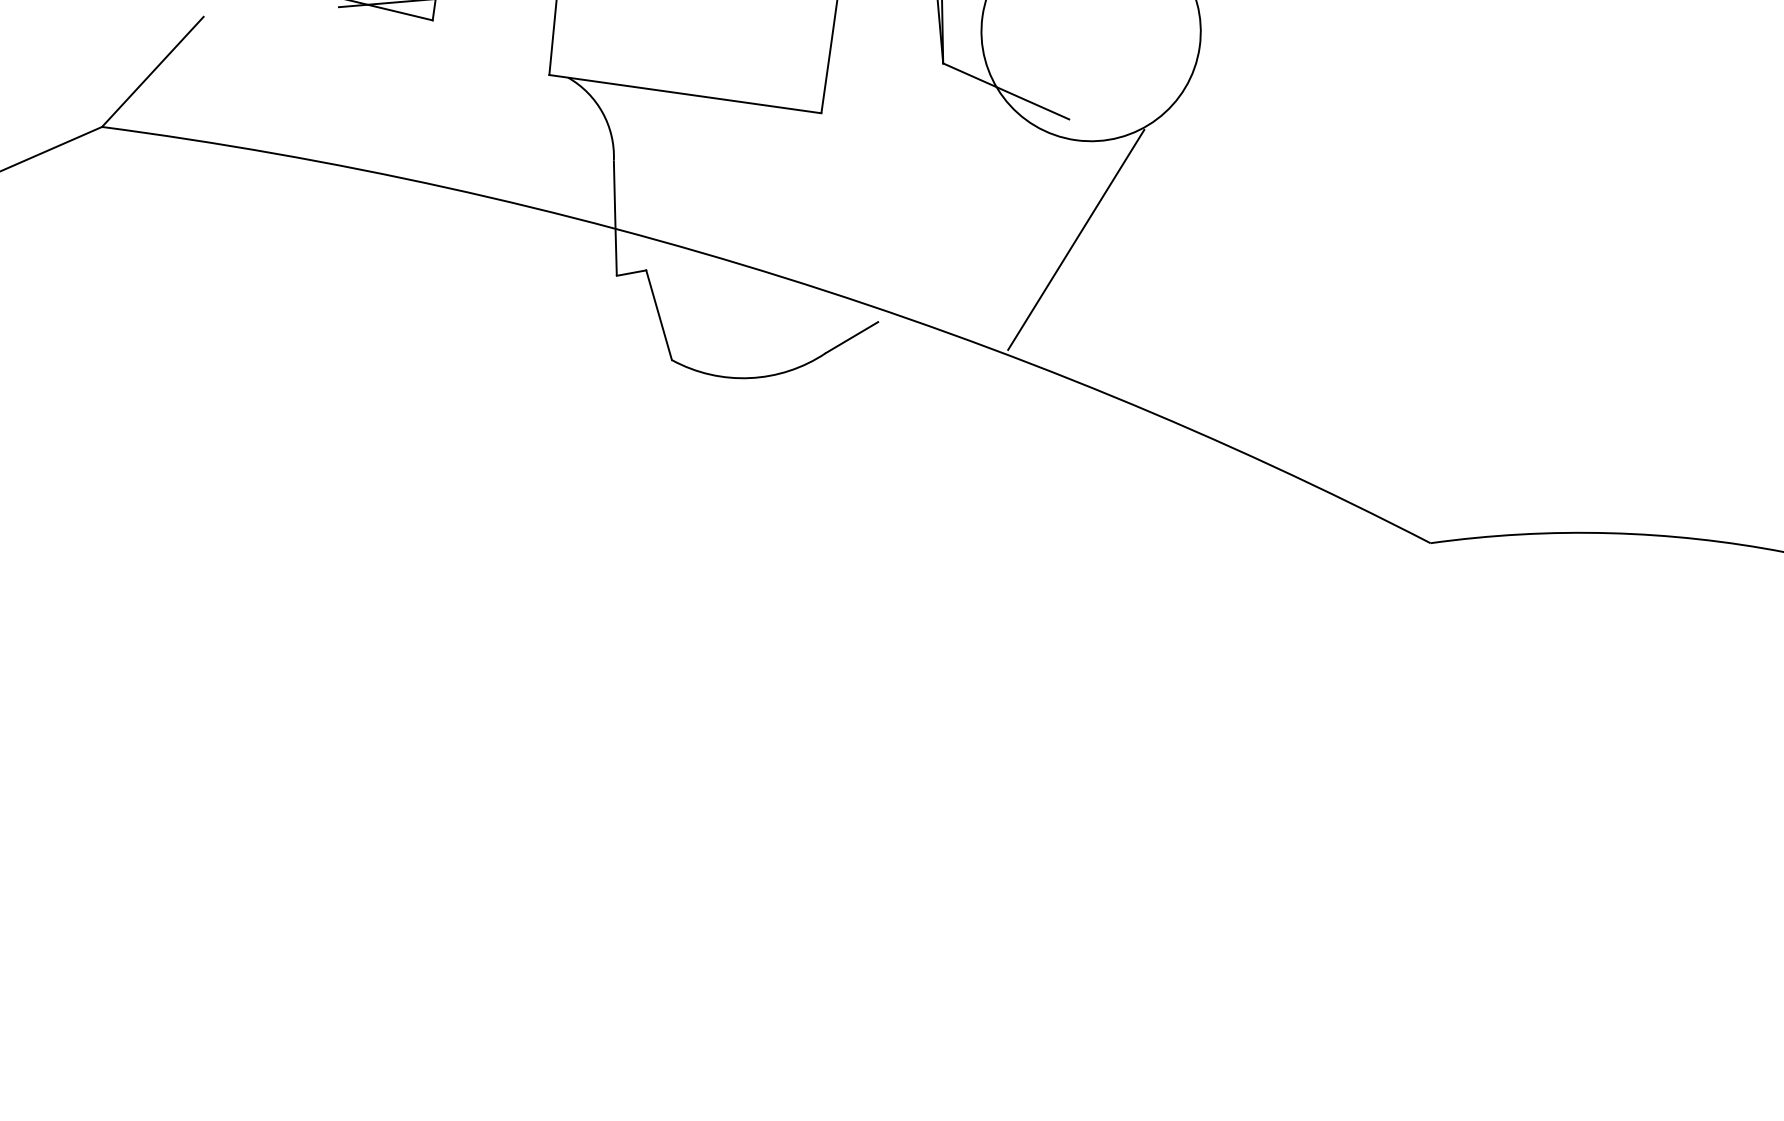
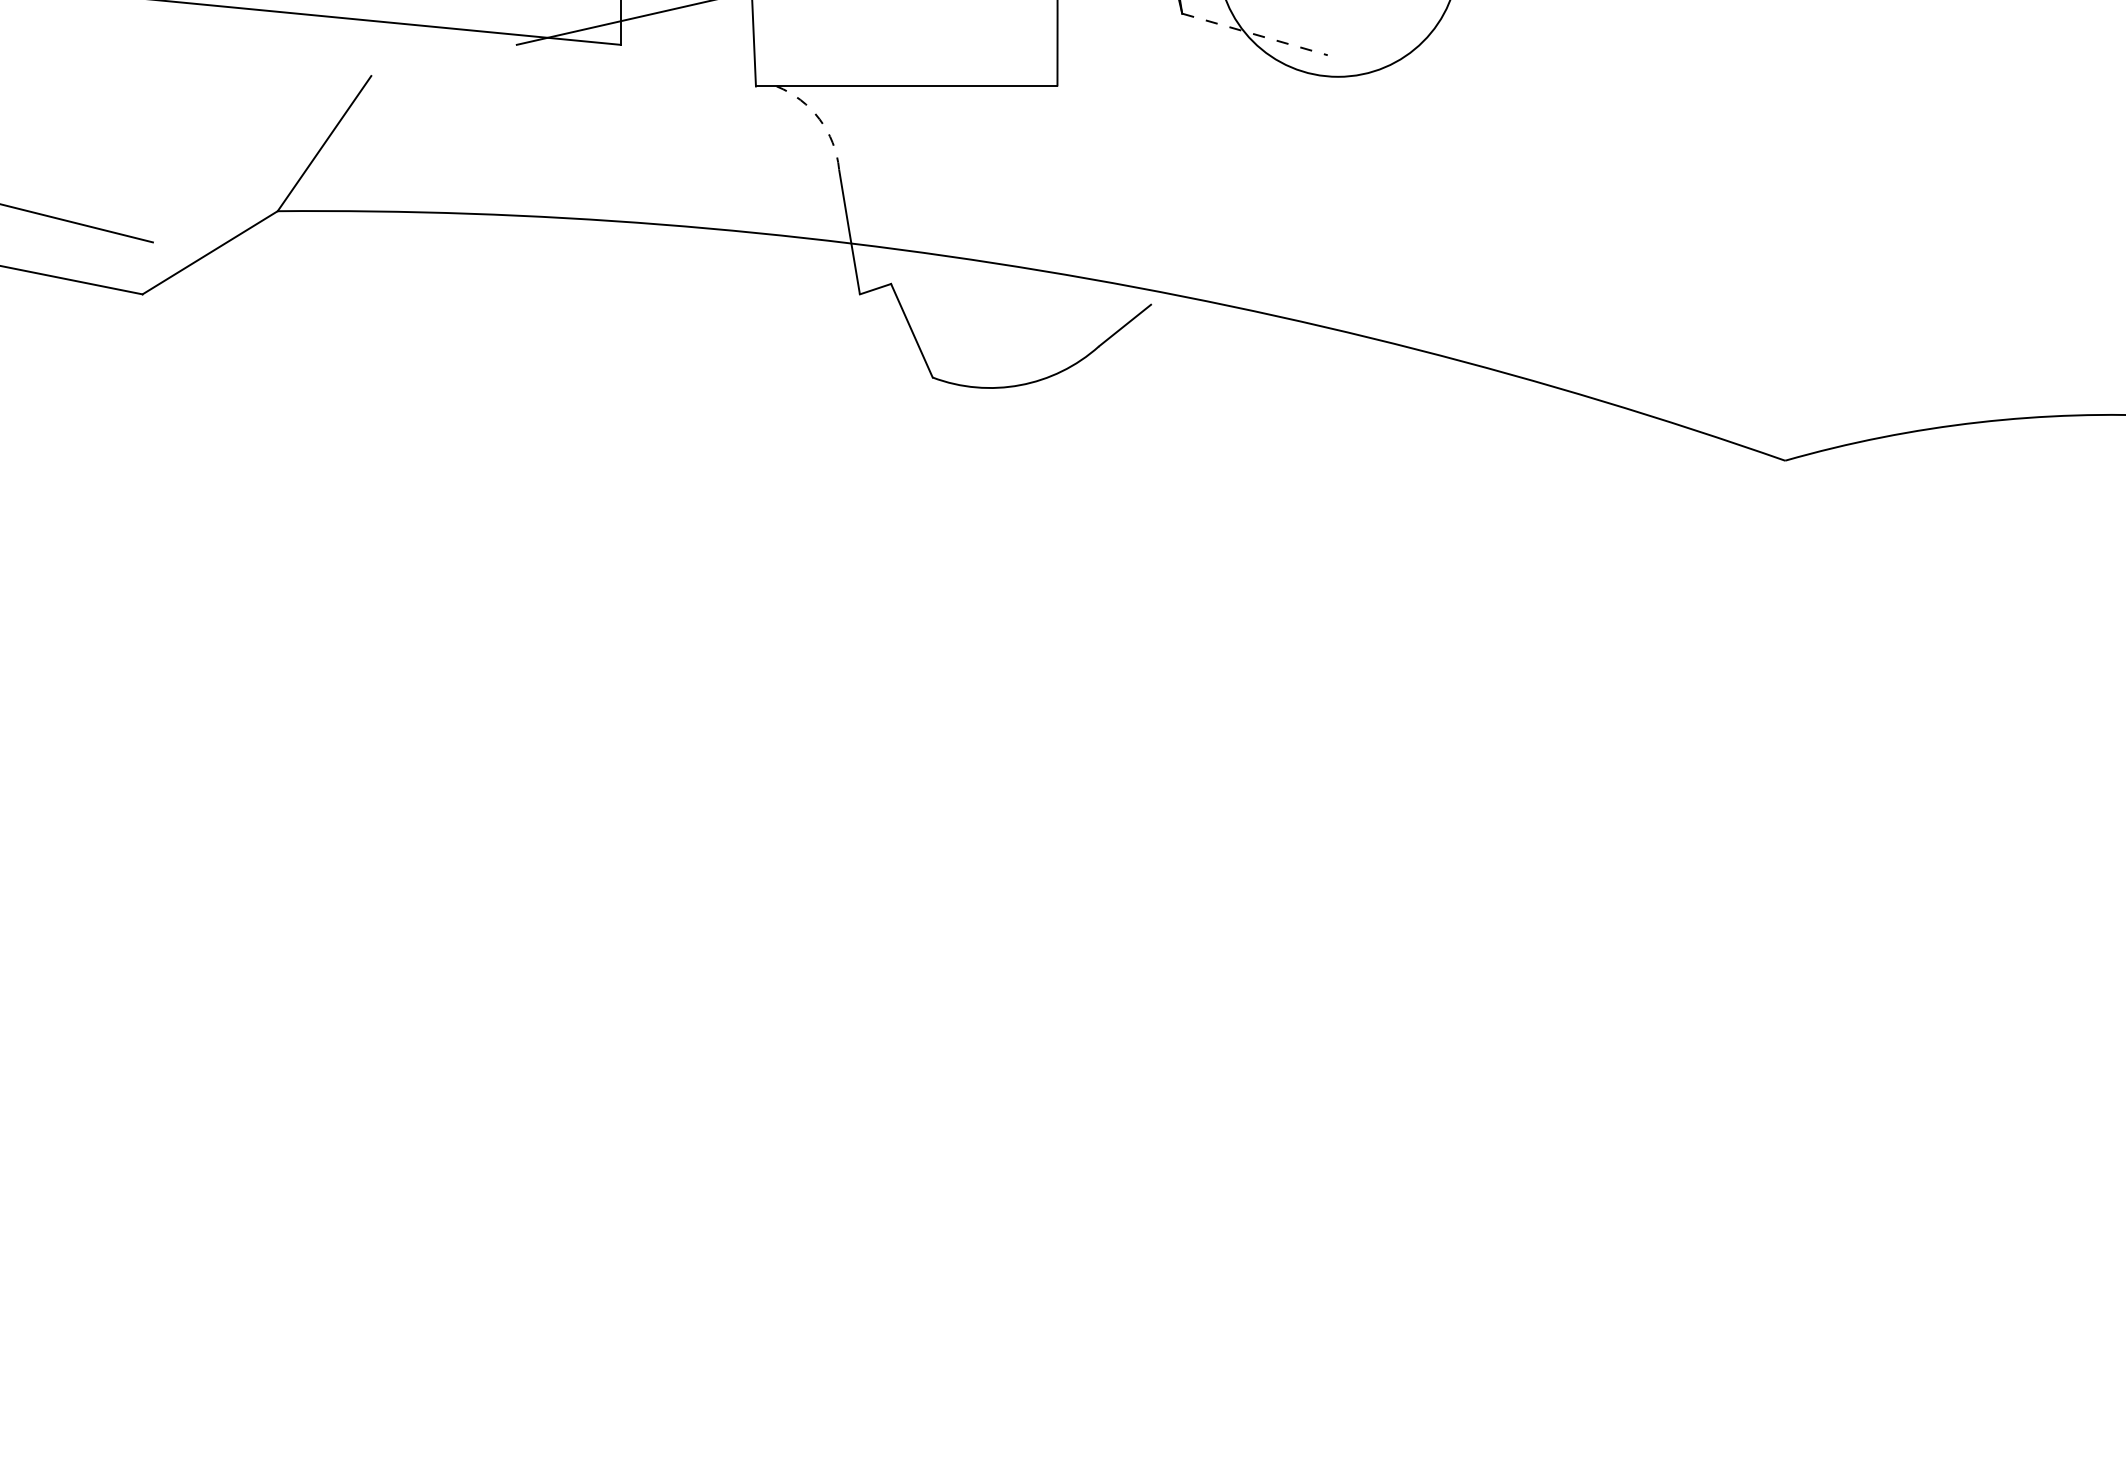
line: (1006, 91) -> (1255, 34), solid -> dashed
arc: (602, 112) -> (819, 119), solid -> dashed
line: (1075, 240) -> (1353, 185), removed

